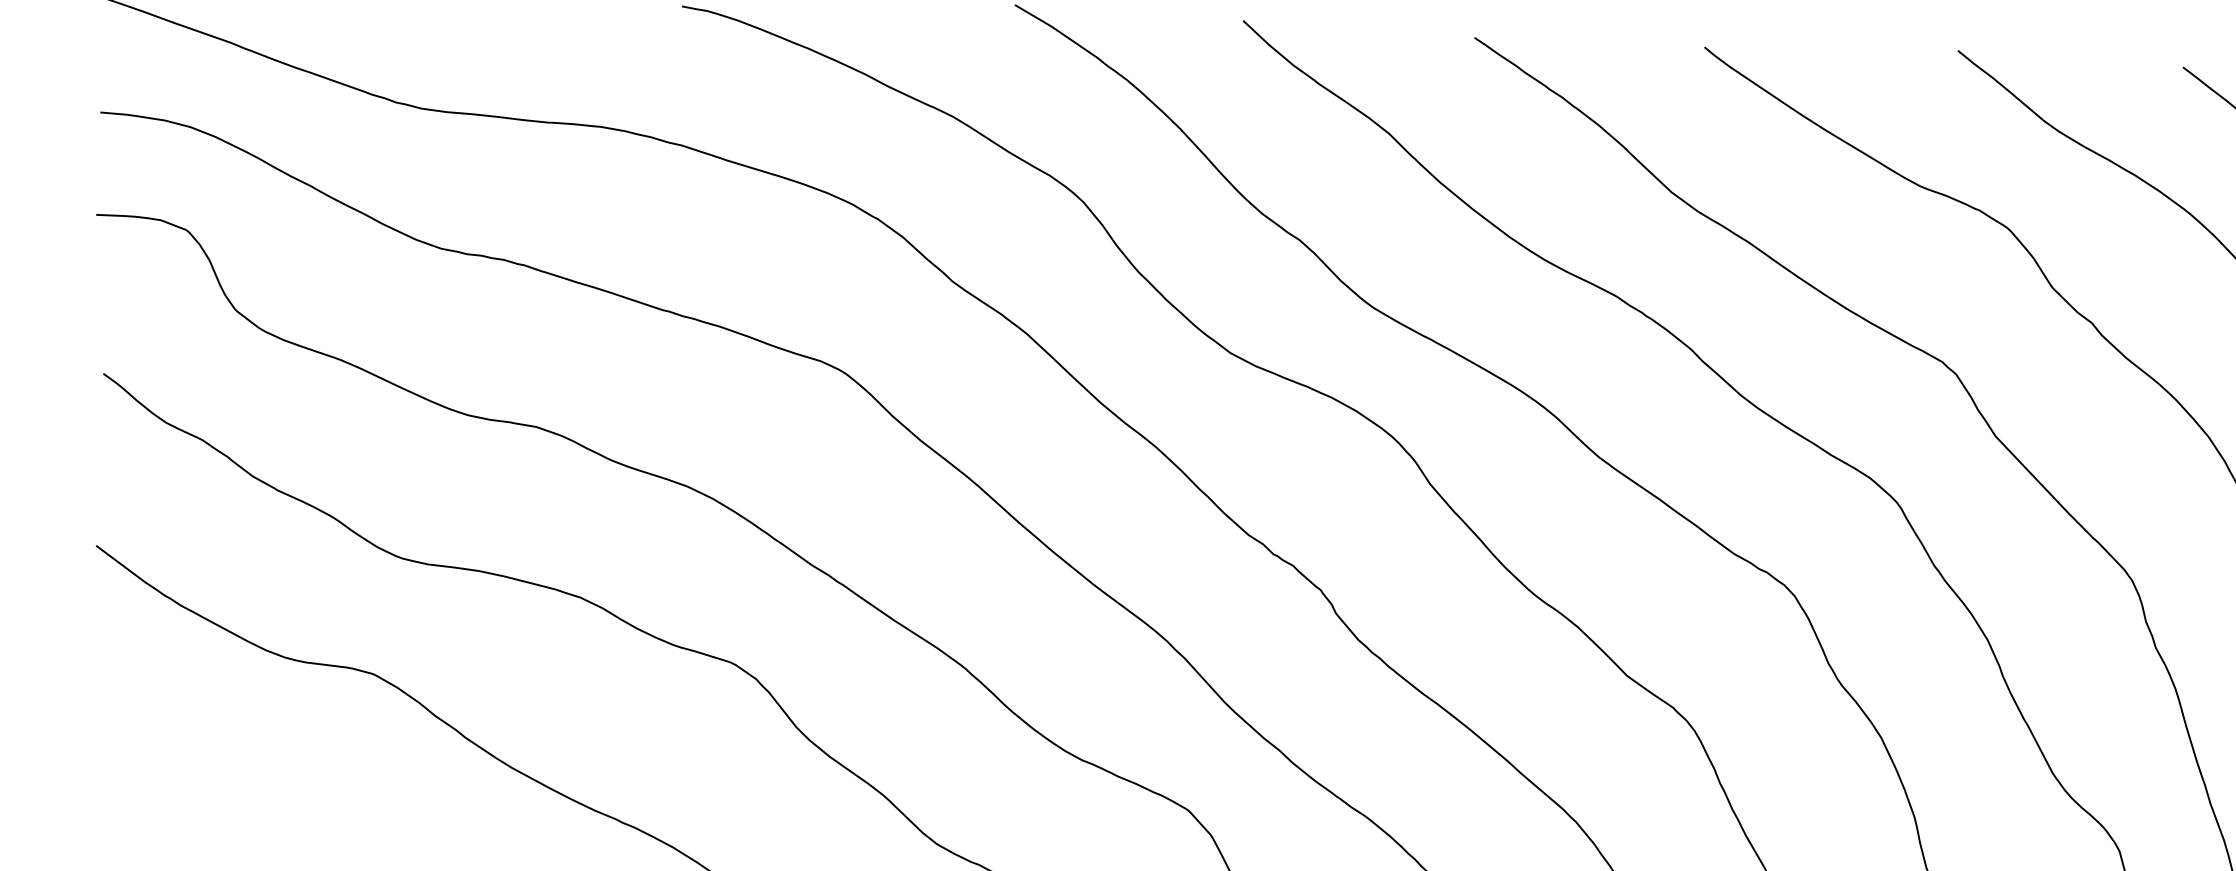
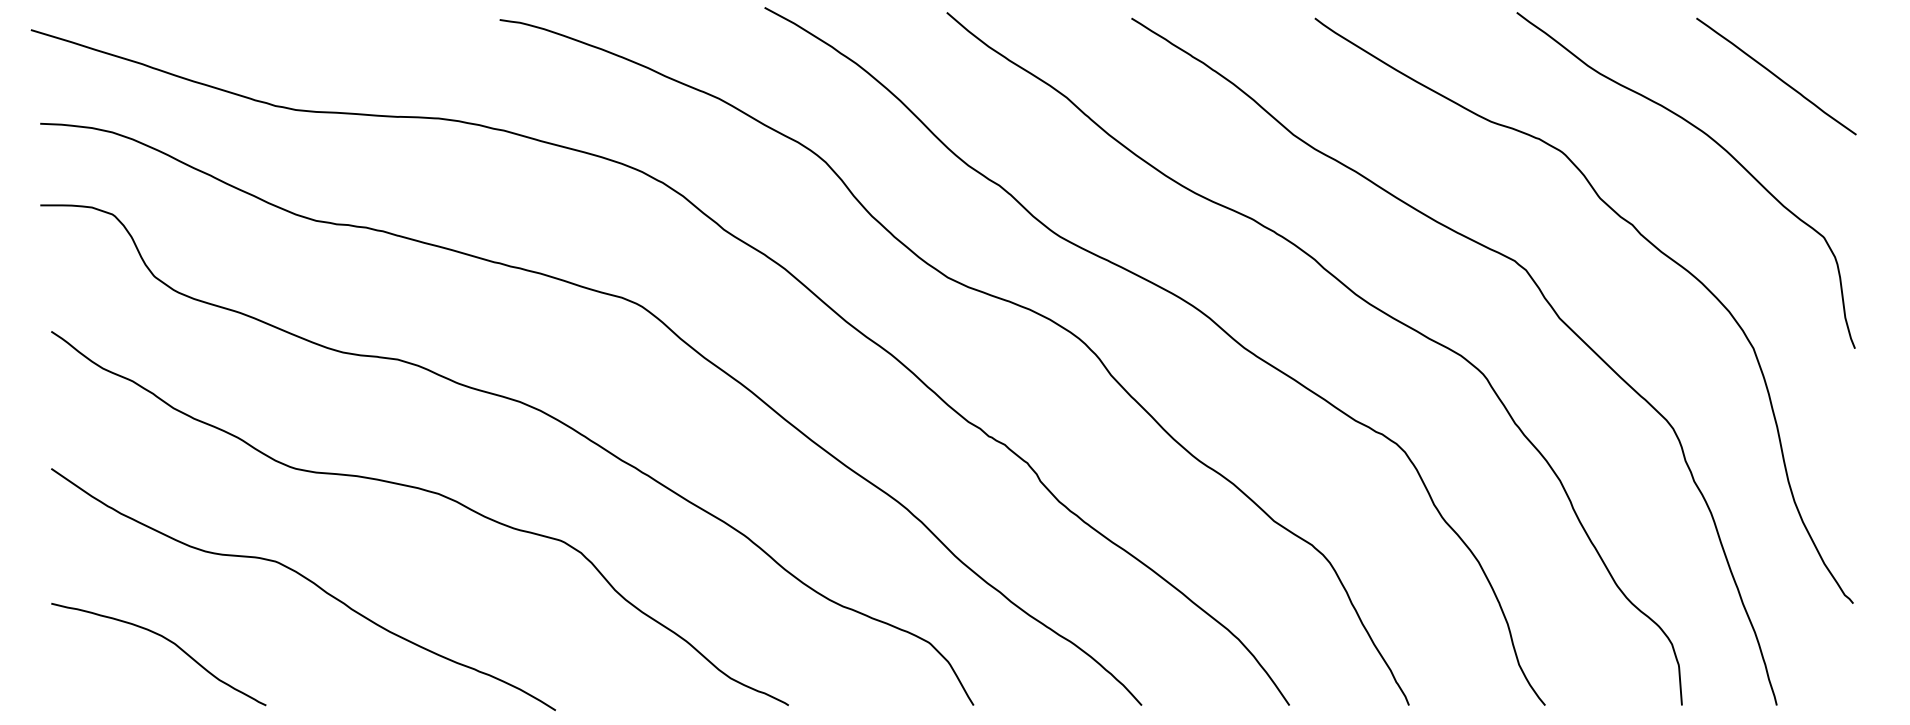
curve: (234, 768) -> (168, 641), added

